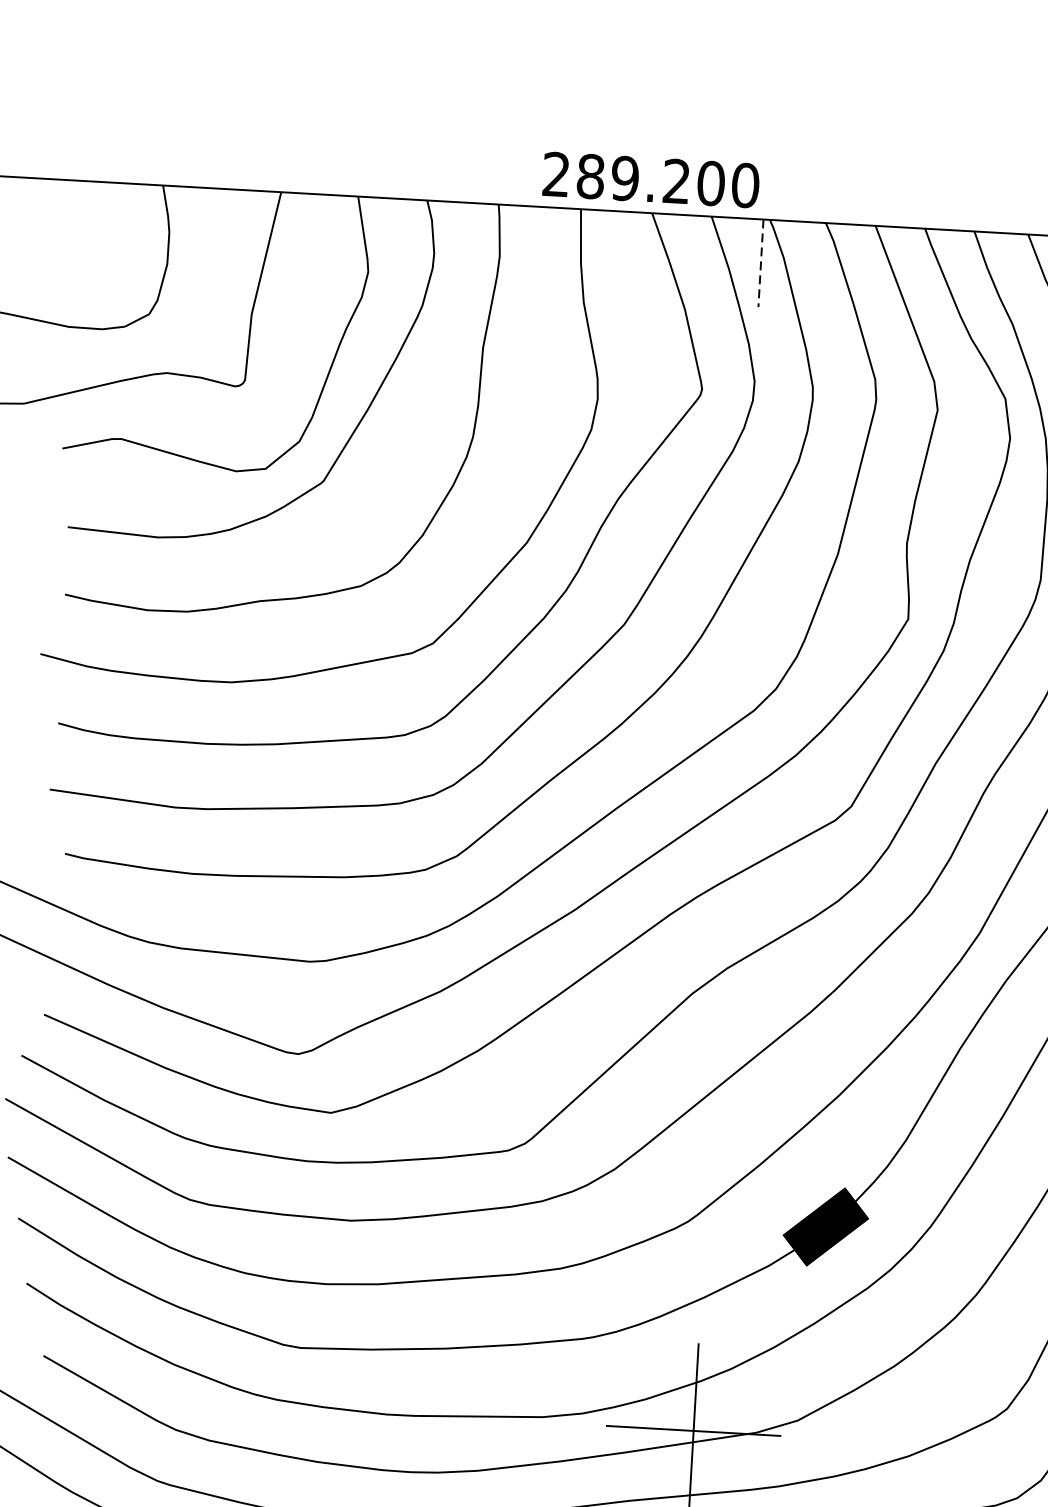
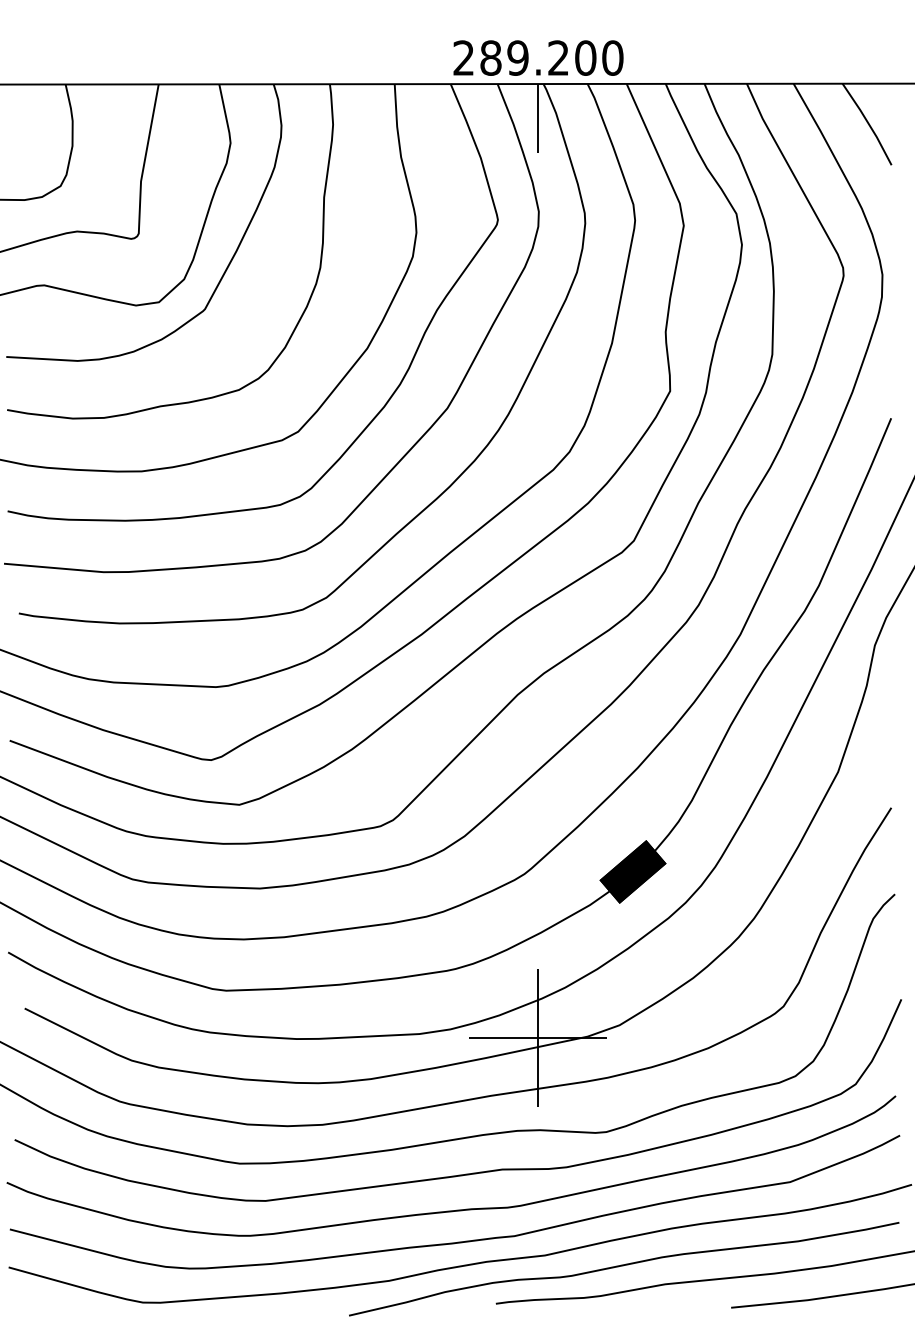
text: (651, 179) -> (538, 57), moved
line: (761, 263) -> (538, 118), dashed -> solid

